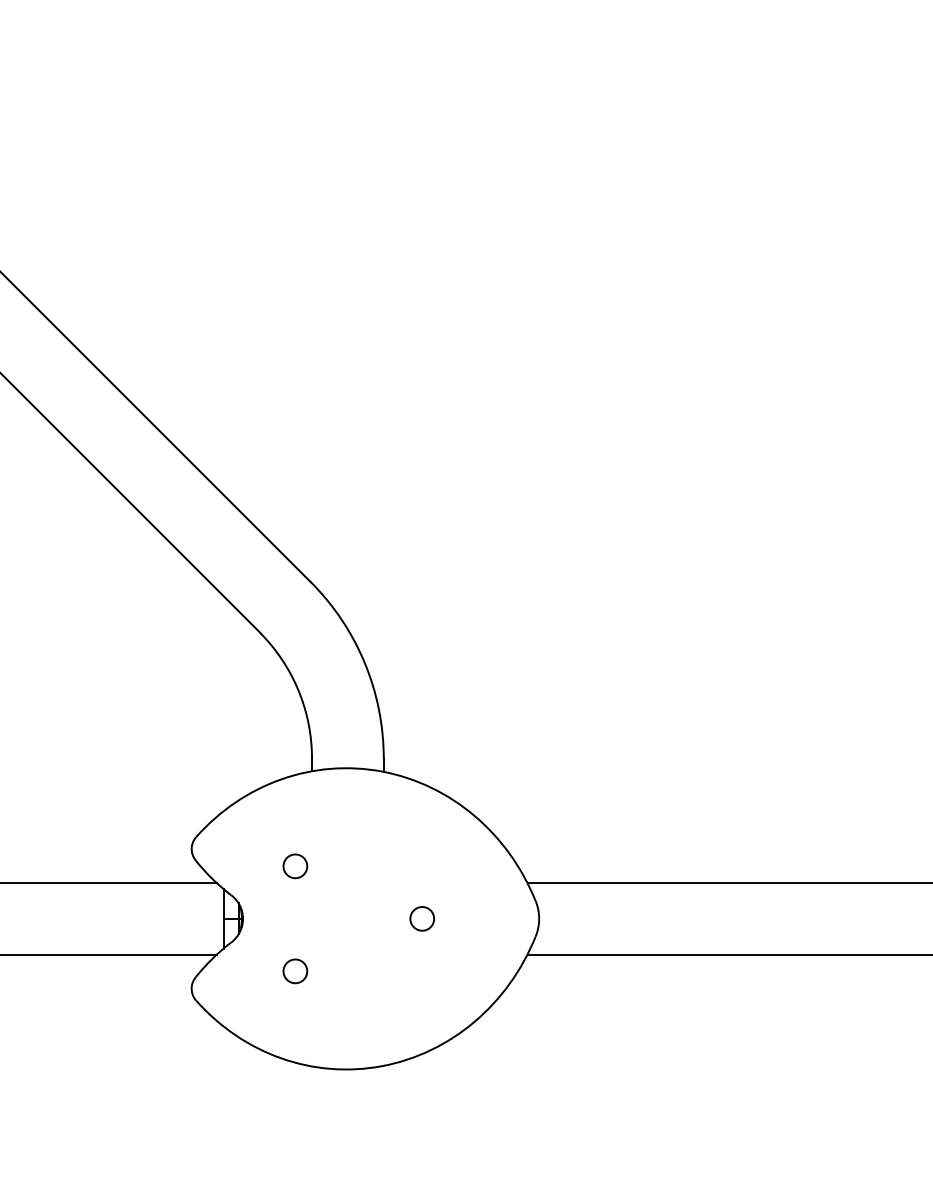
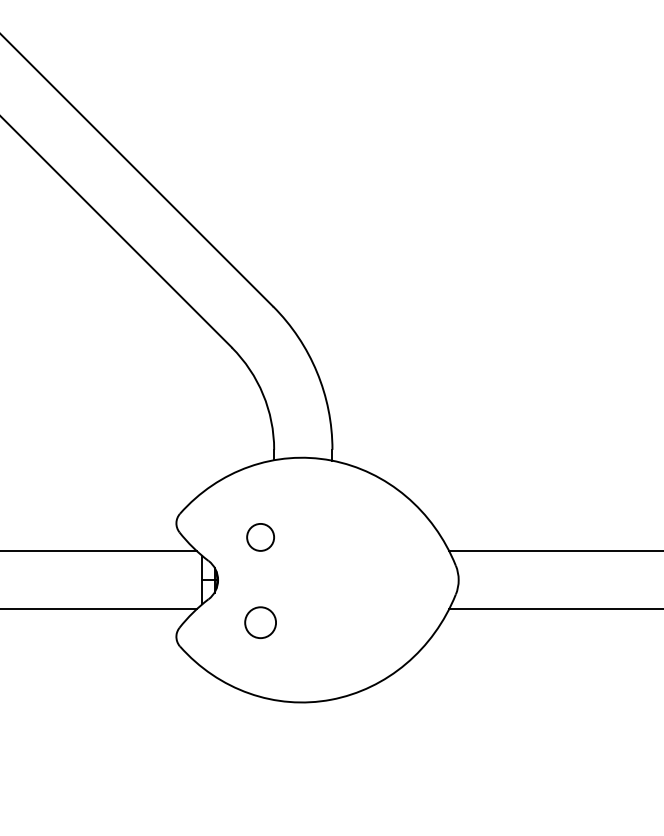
circle: (295, 866) -> (260, 537), size x1.4
circle: (421, 918) -> (363, 579), removed
circle: (295, 971) -> (260, 622), size x1.6

